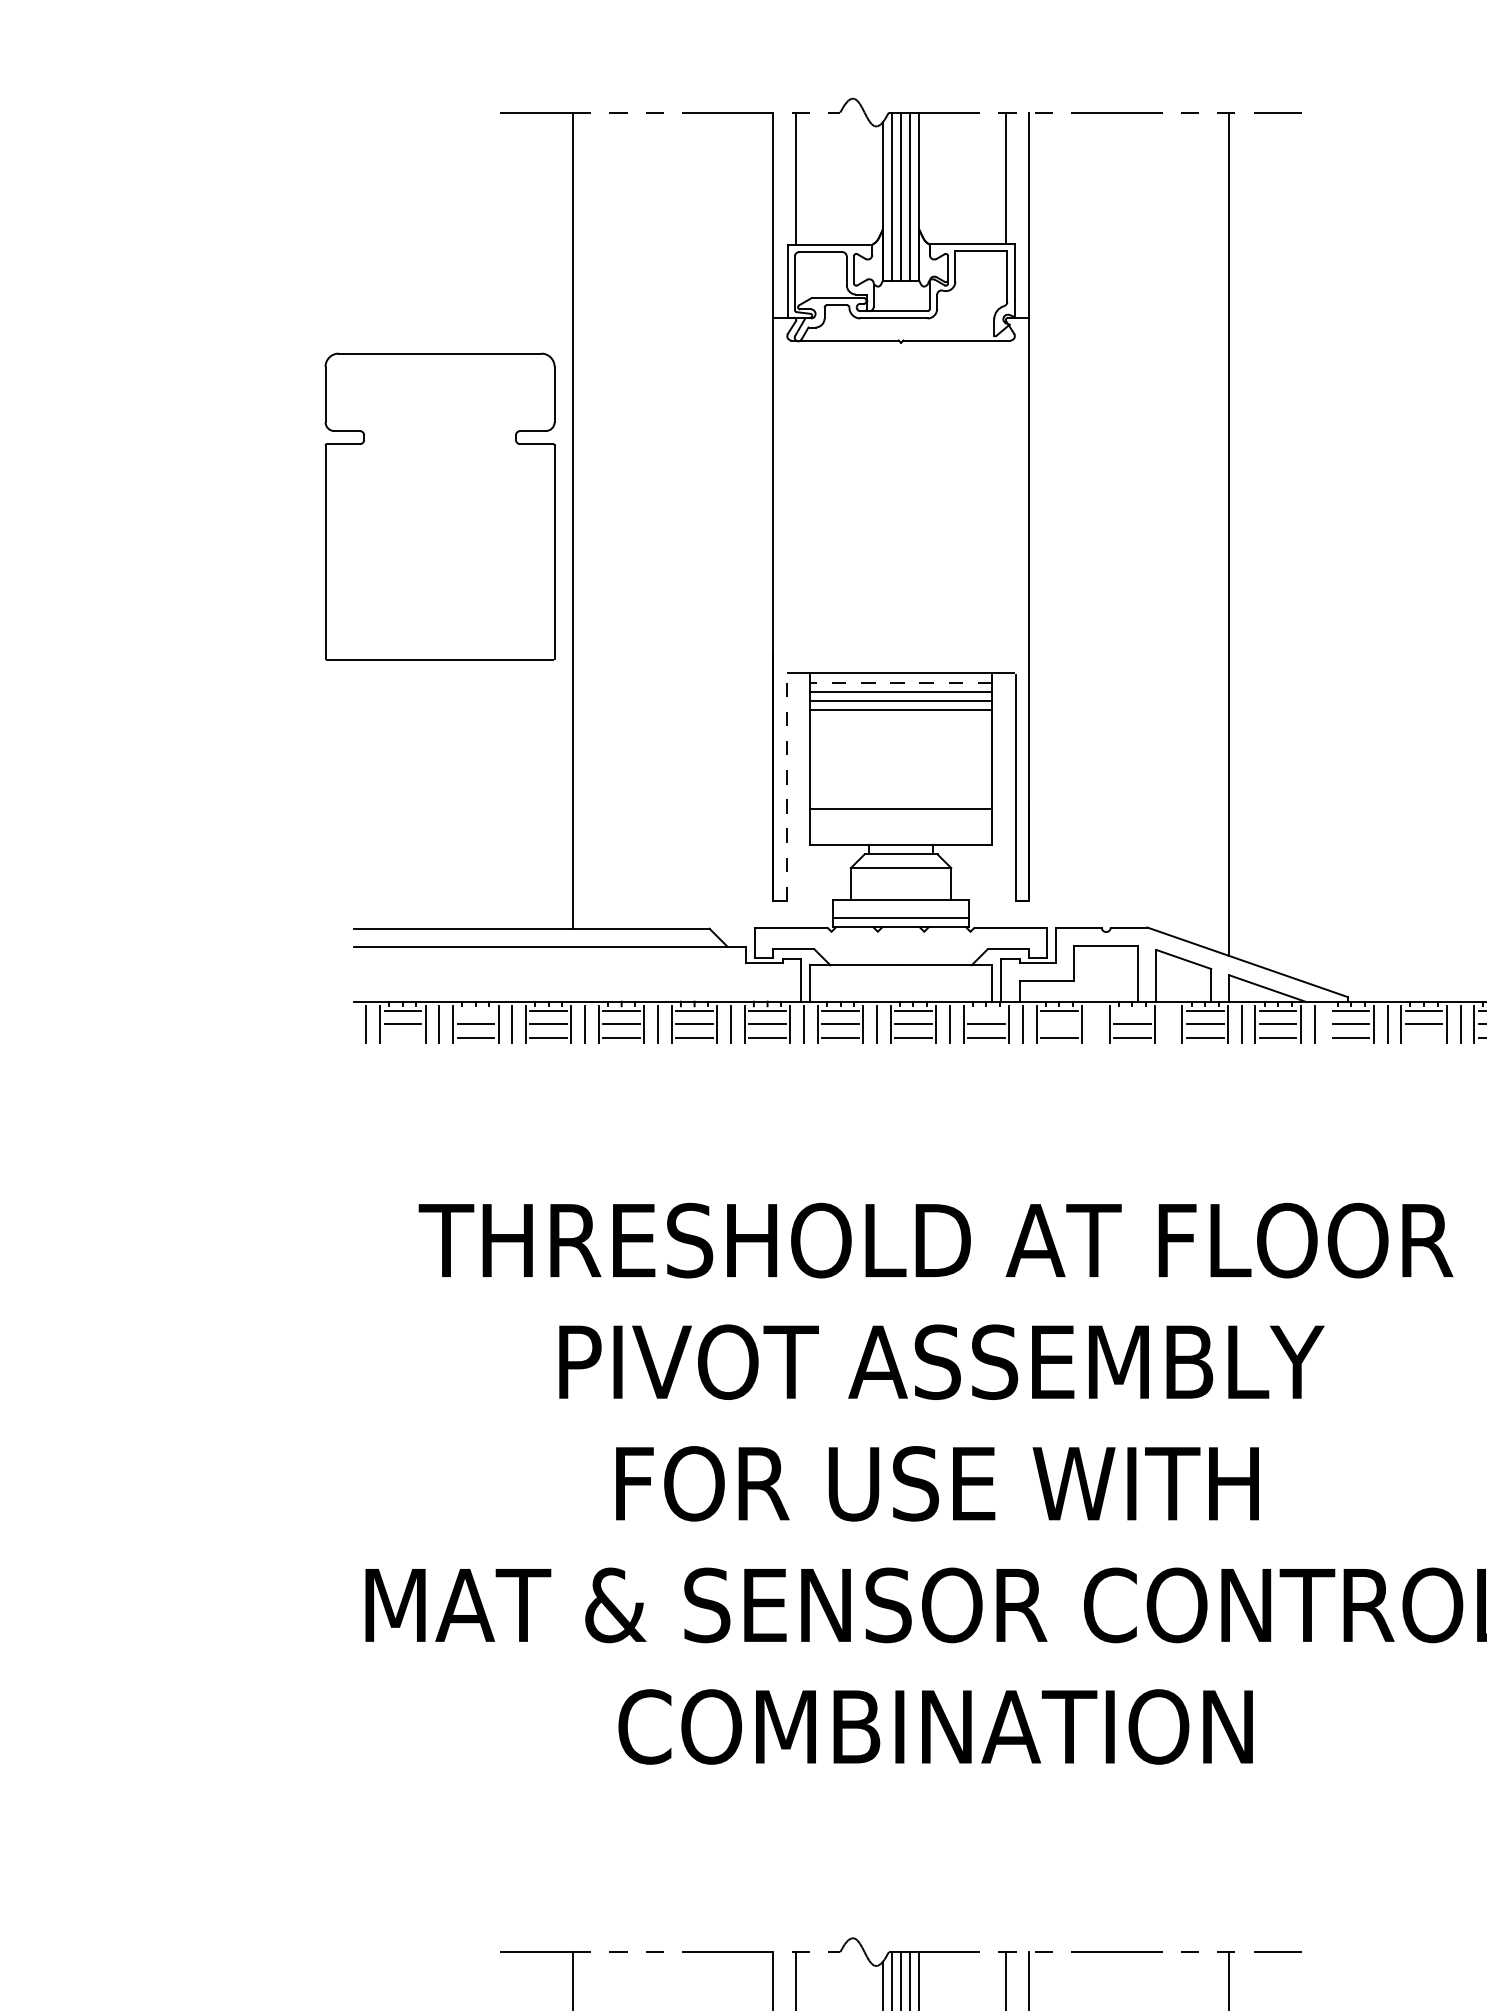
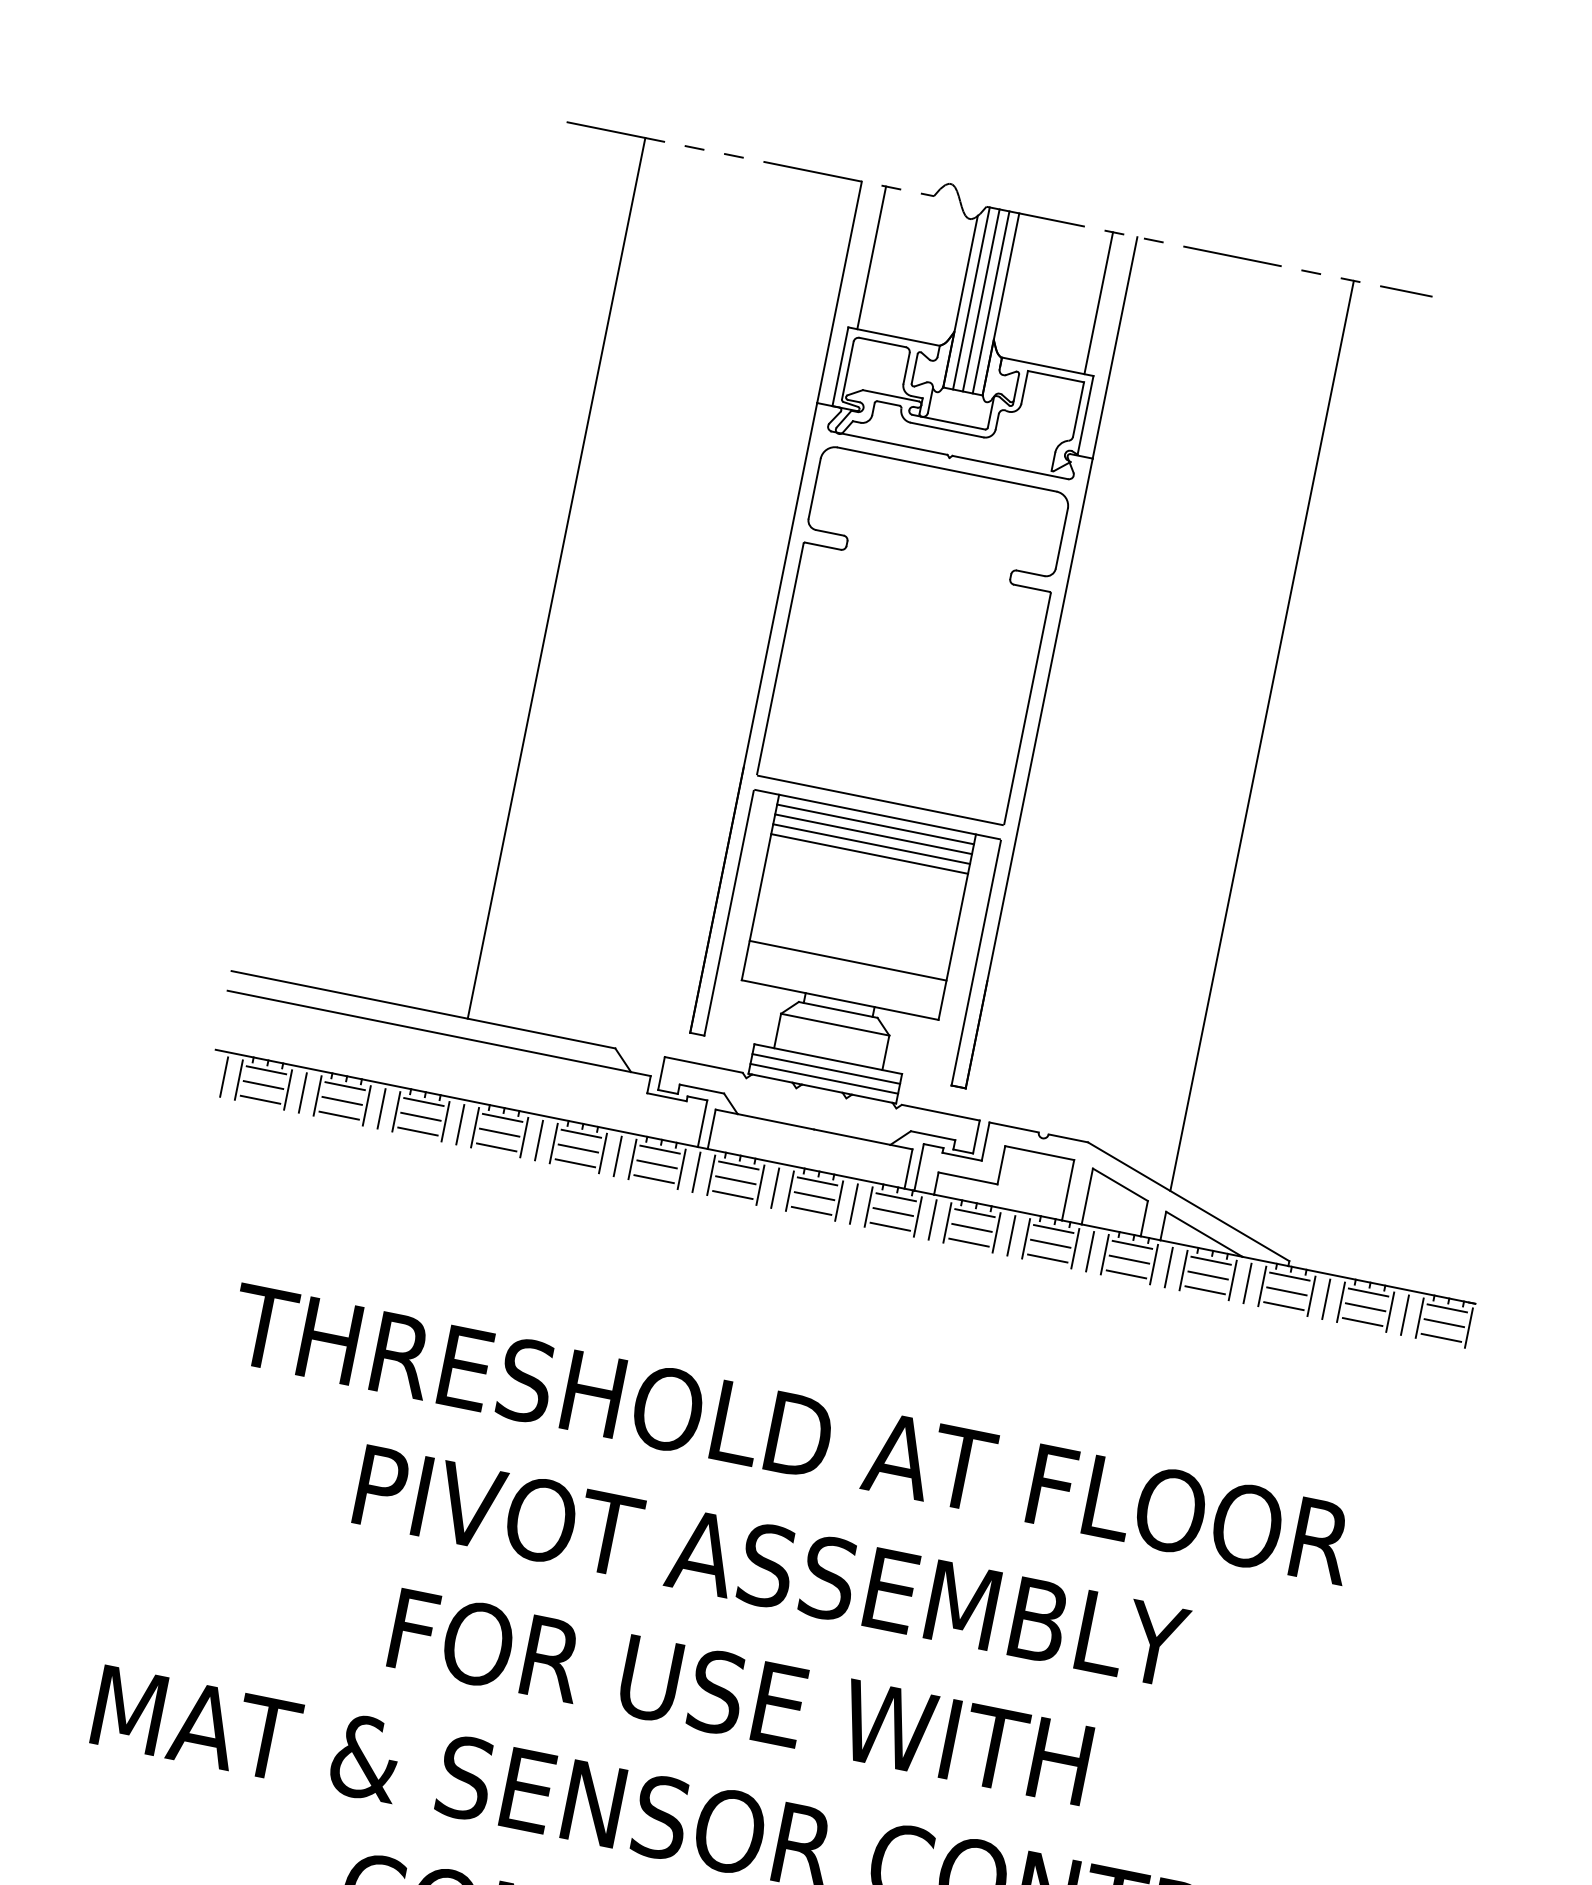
part: (439, 506) -> (913, 634), moved
line: (900, 682) -> (874, 824), dashed -> solid
line: (786, 787) -> (729, 912), dashed -> solid
line: (900, 909) -> (825, 1069), added
line: (475, 1010) -> (345, 1085), added
line: (986, 1010) -> (896, 1196), added
line: (1132, 1010) -> (1053, 1228), added
line: (1059, 1024) -> (972, 1227), added
line: (1095, 1024) -> (1010, 1235), added
line: (1168, 1024) -> (1089, 1251), added
line: (1328, 1024) -> (1262, 1286), added
line: (402, 1038) -> (260, 1100), added
line: (1423, 1038) -> (1361, 1322), added

